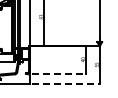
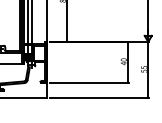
line: (59, 74) -> (89, 83), dashed -> solid
line: (66, 84) -> (99, 97), dashed -> solid

